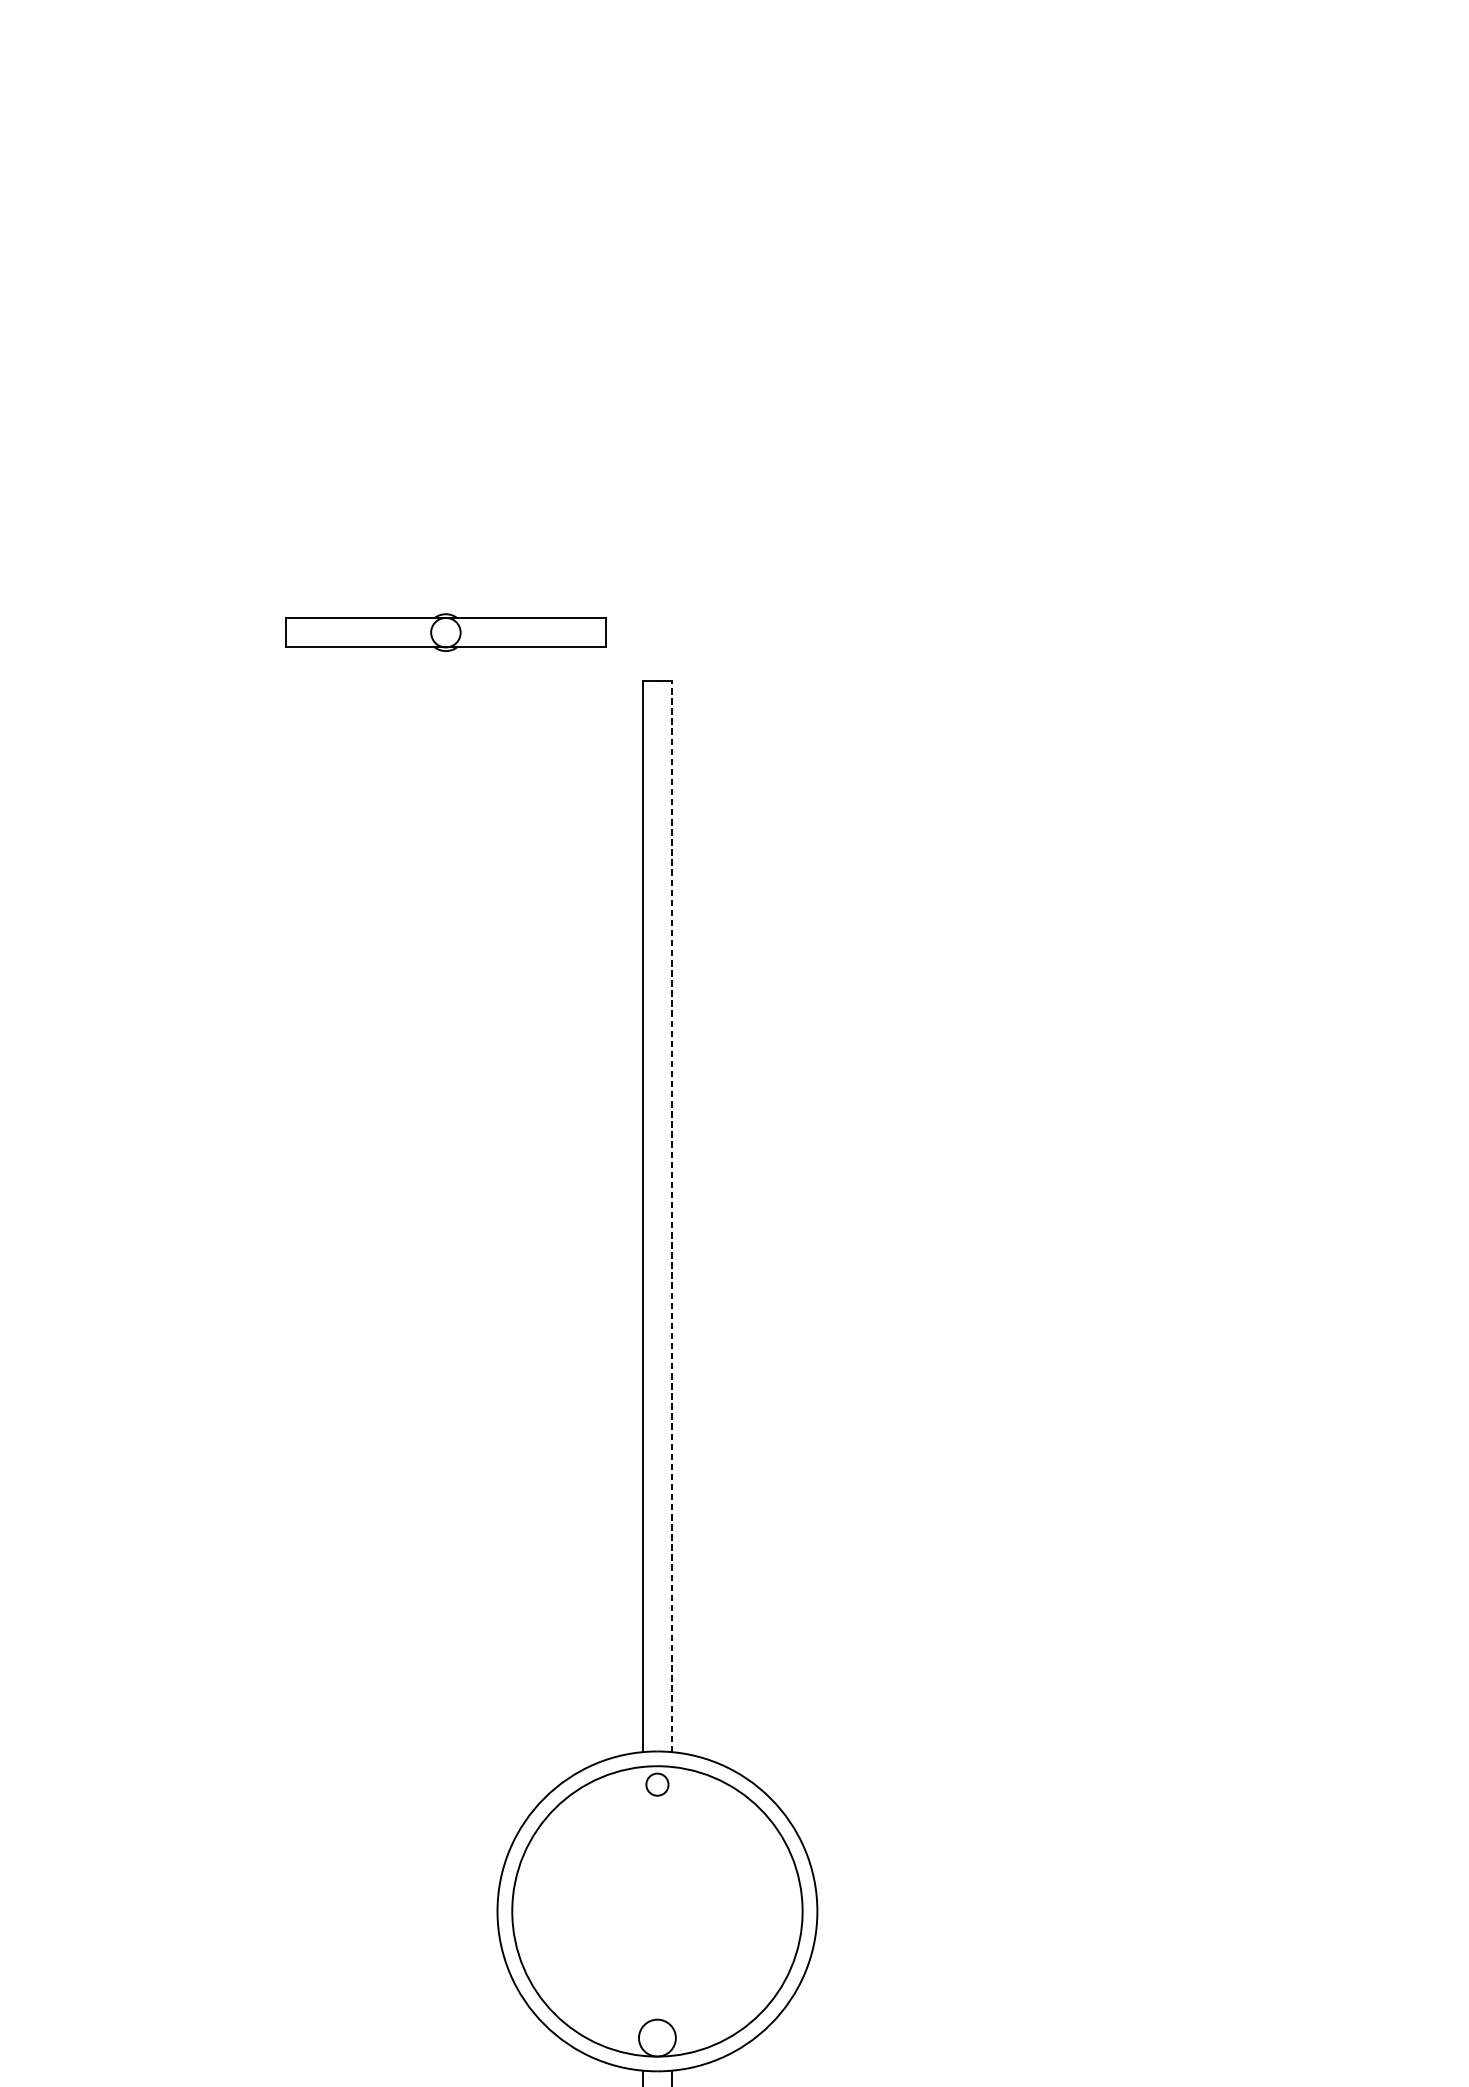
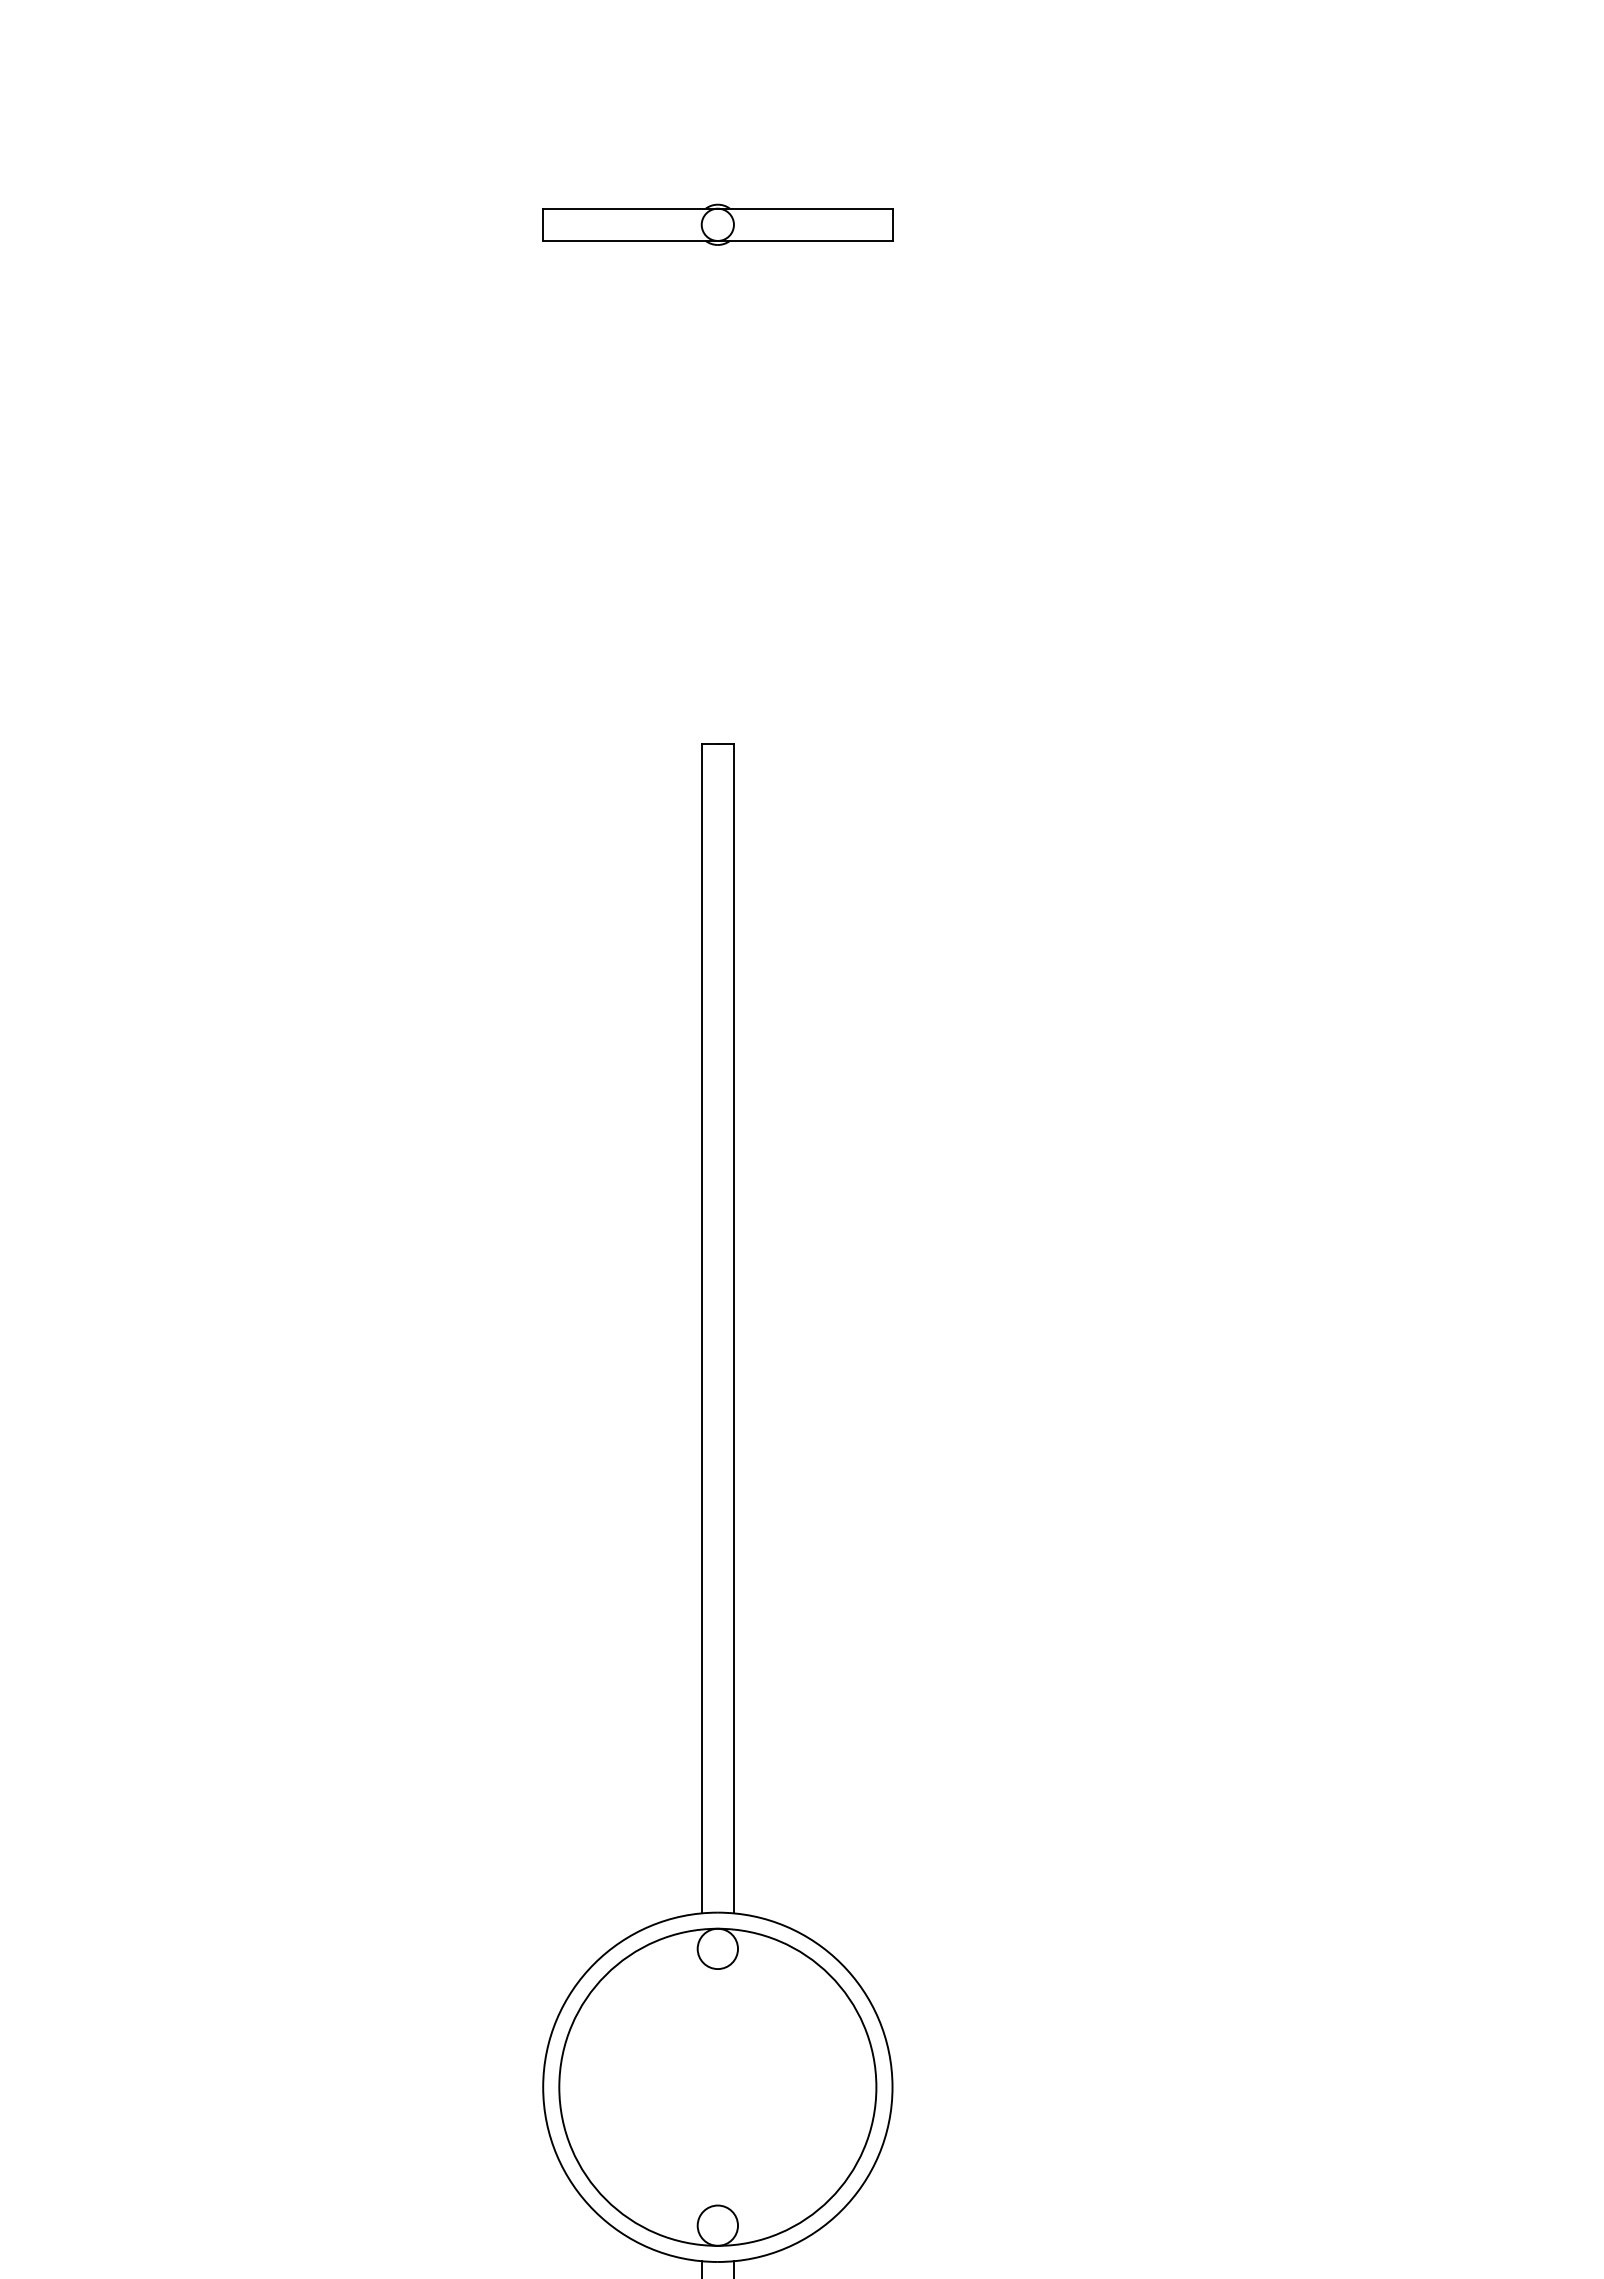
part: (445, 632) -> (717, 224), moved
line: (671, 1216) -> (733, 1328), dashed -> solid
circle: (657, 1784) -> (717, 1948), size x1.67

